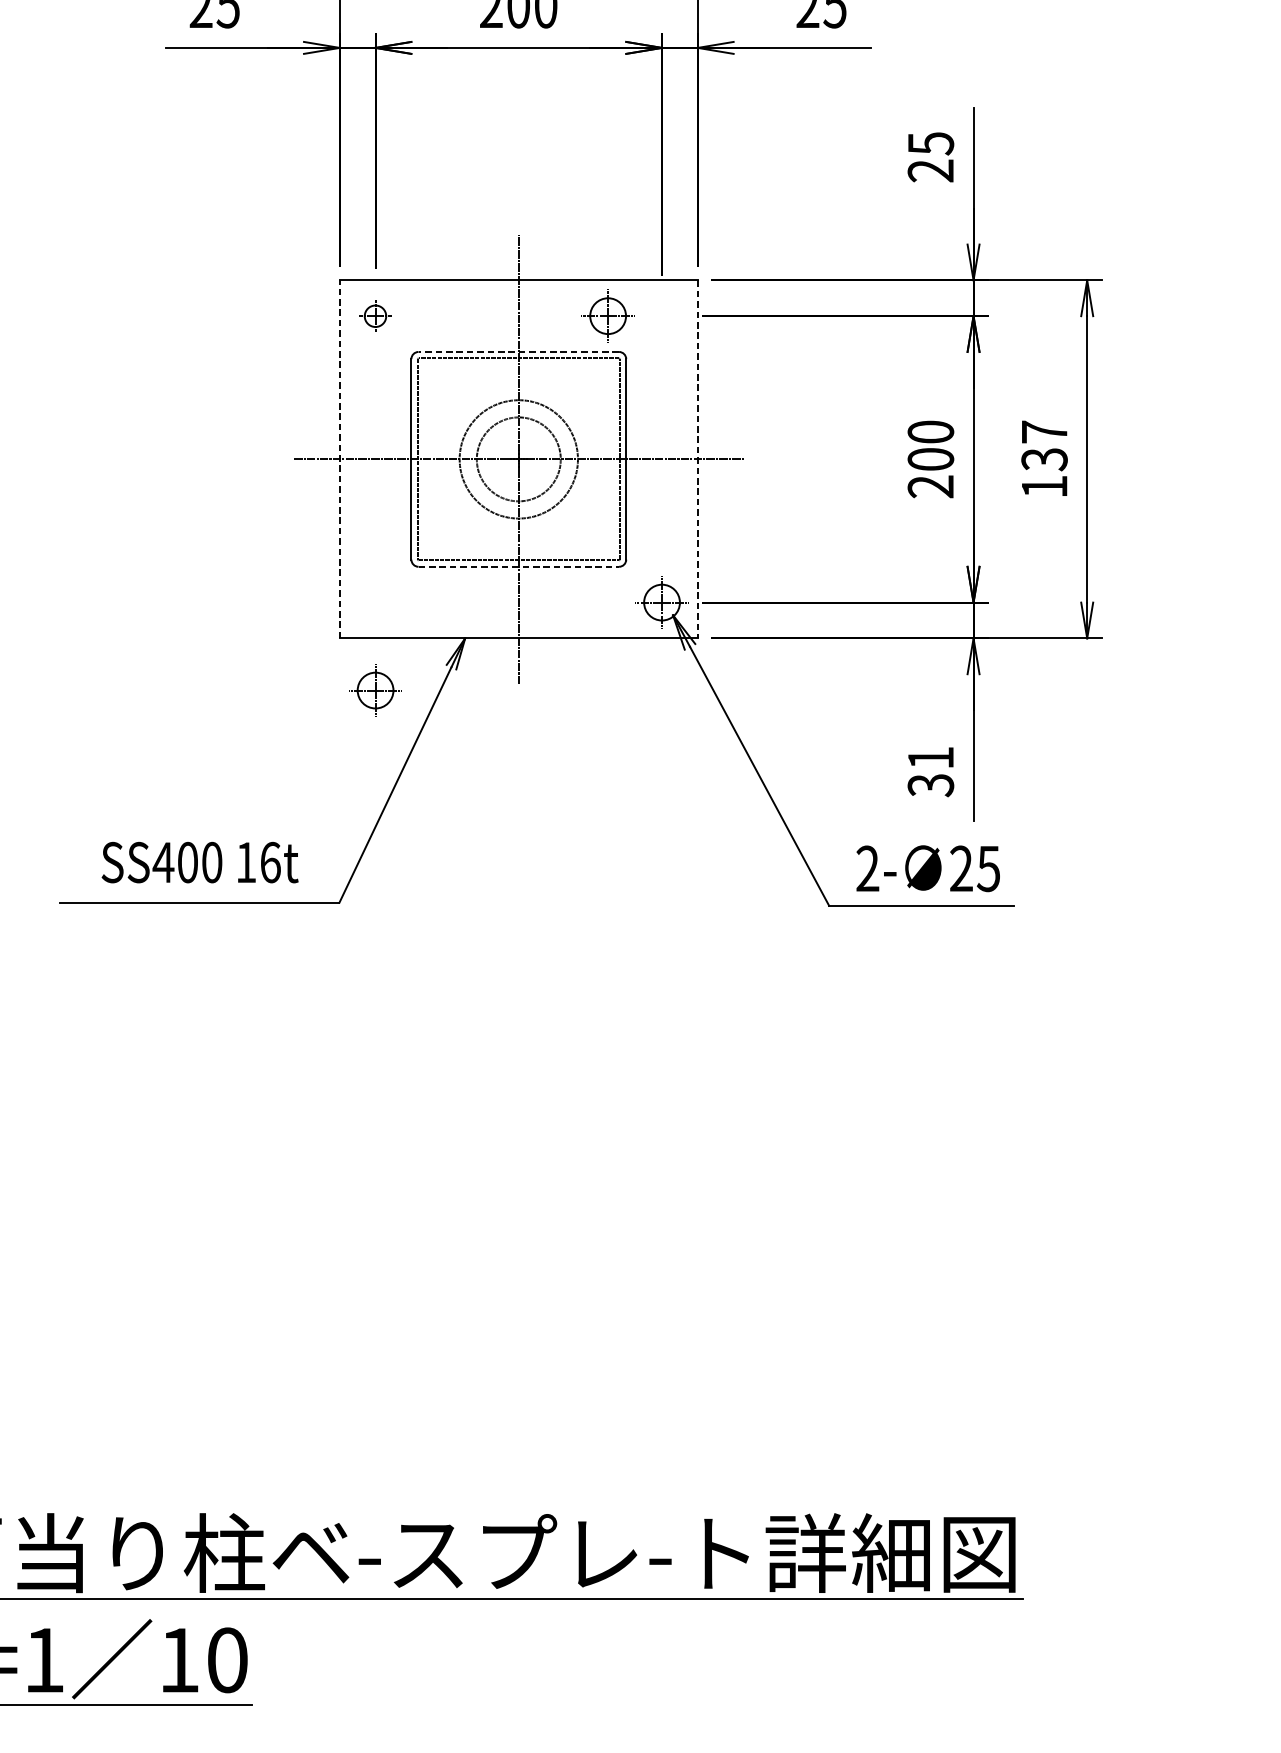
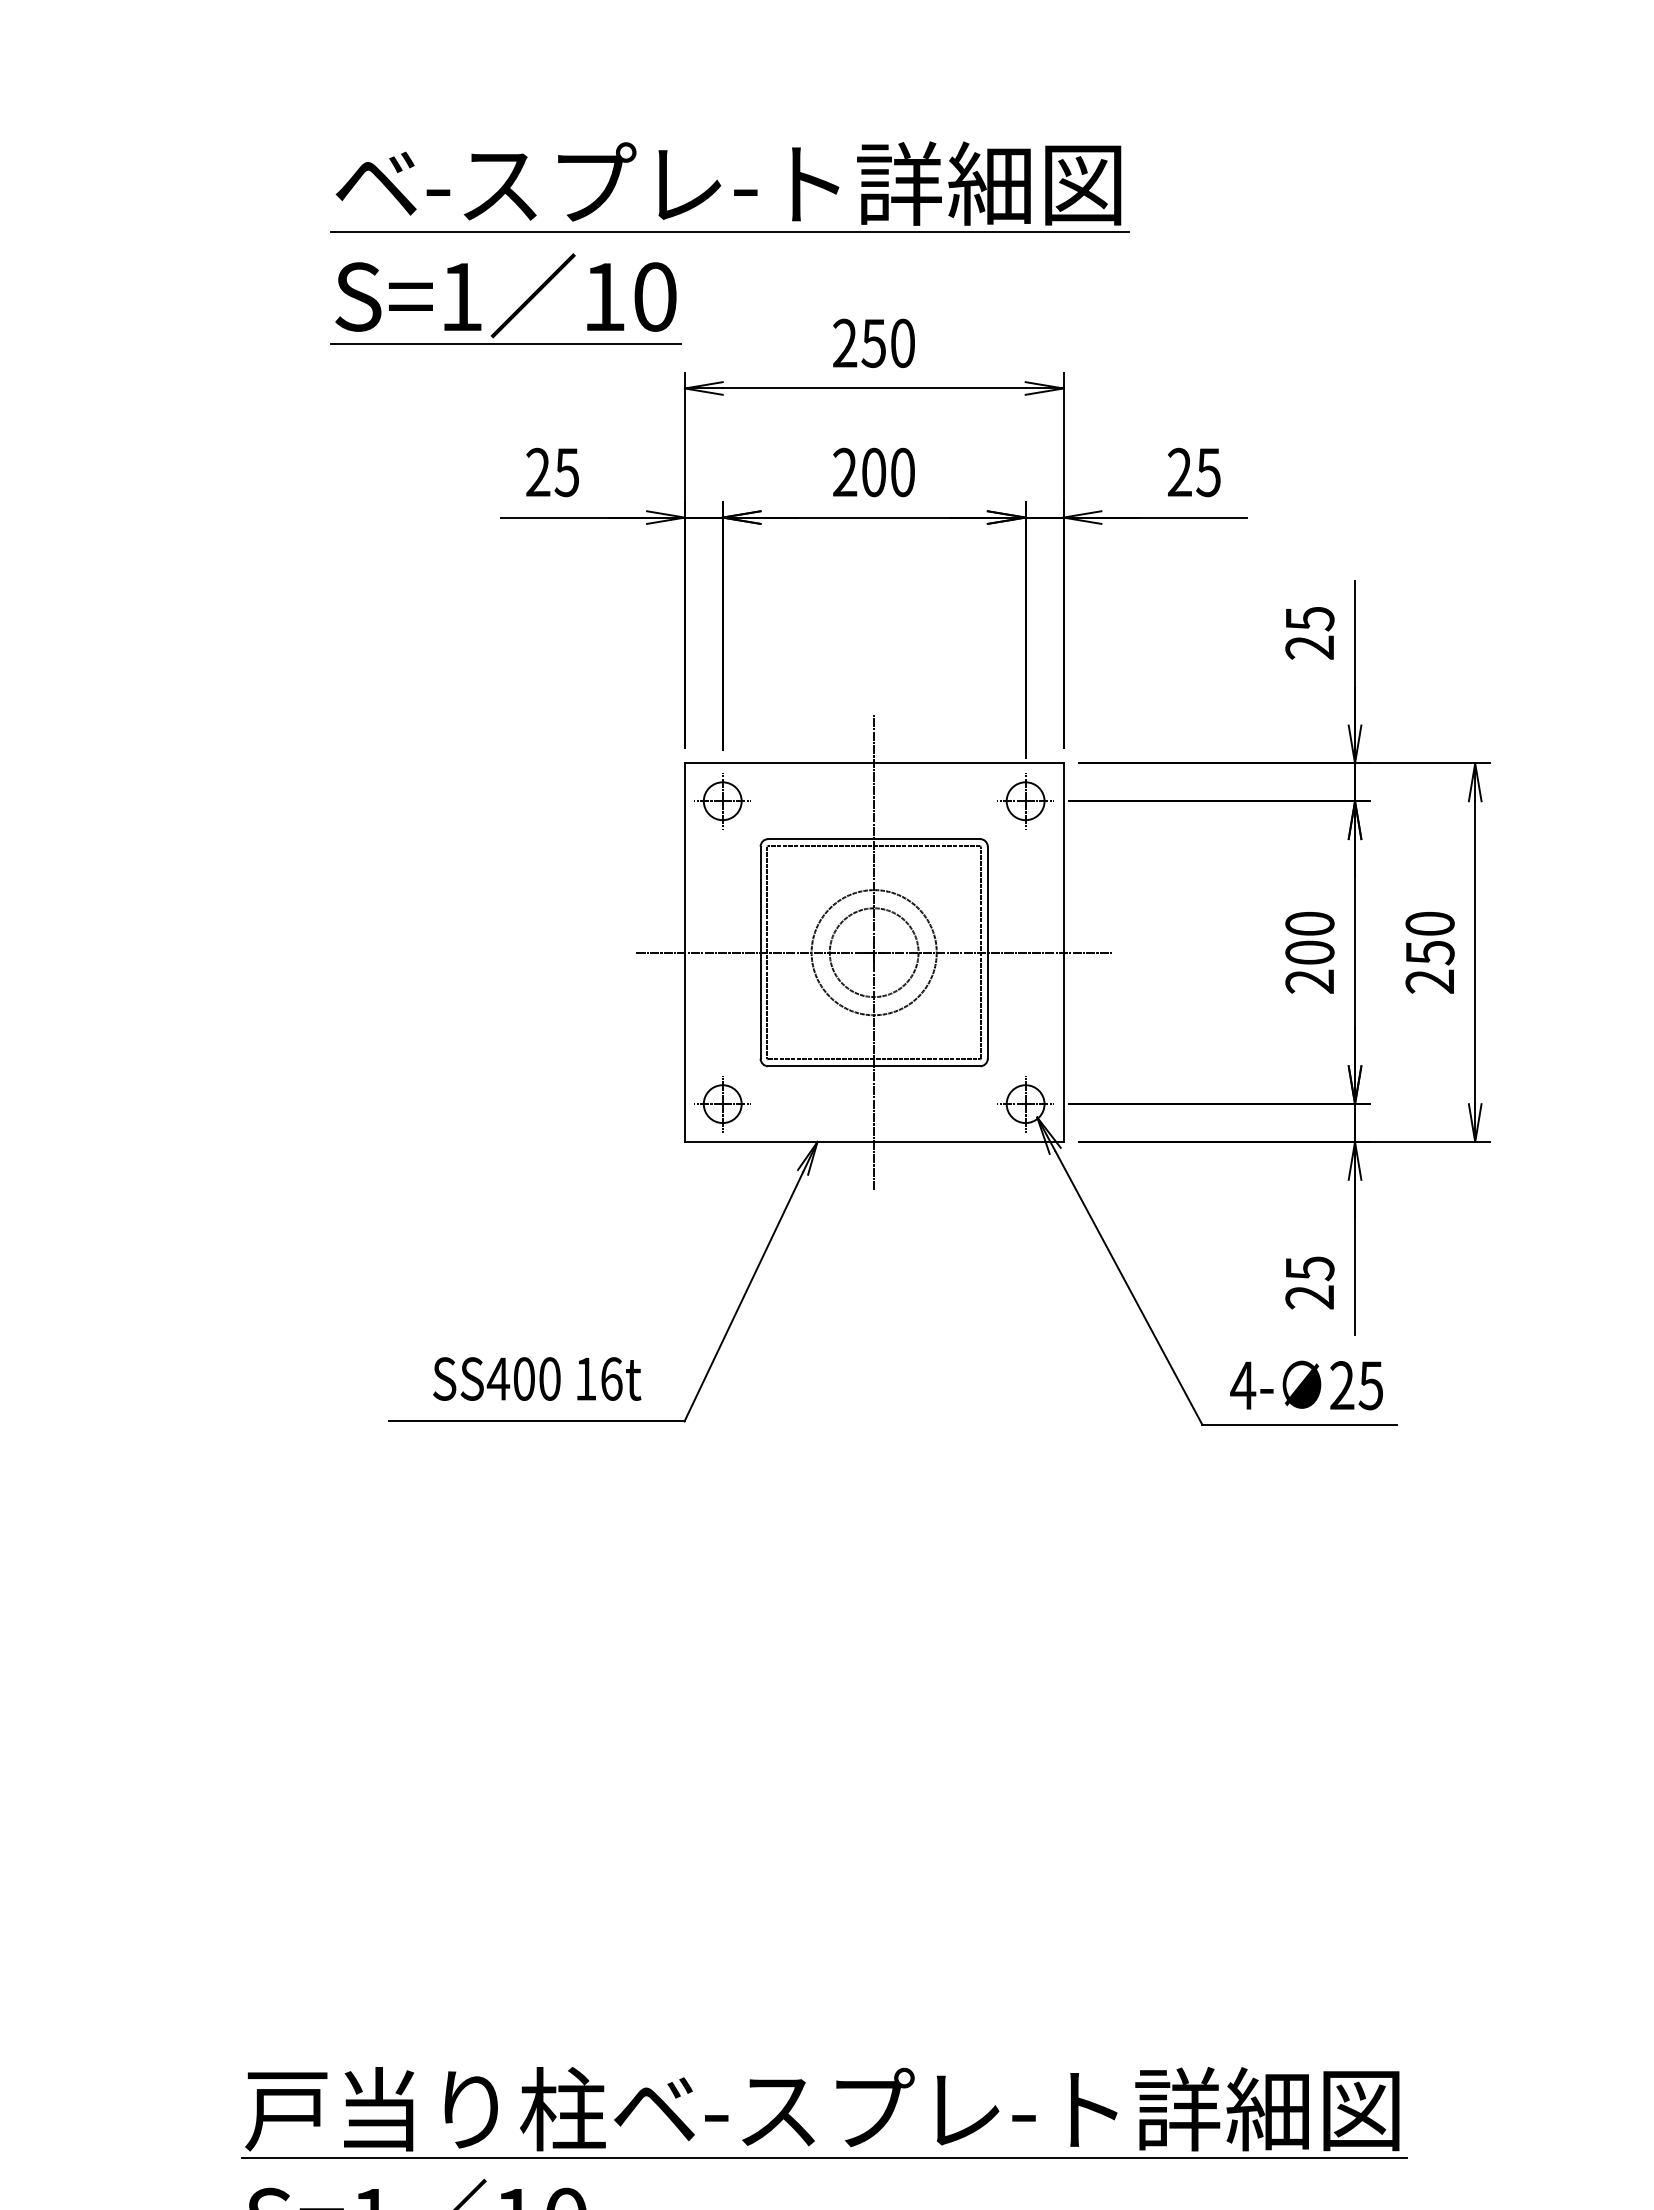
part: (375, 316) -> (722, 801), size x1.67
part: (608, 316) -> (1025, 801), moved
line: (518, 352) -> (873, 839), dashed -> solid
line: (339, 459) -> (684, 952), dashed -> solid
text: (1043, 459) -> (1429, 952), 137 -> 250
line: (697, 460) -> (1063, 953), dashed -> solid
line: (519, 567) -> (874, 1066), dashed -> solid
part: (375, 690) -> (722, 1104), moved
text: (930, 771) -> (1309, 1282), 31 -> 25
text: (868, 868) -> (1243, 1385), 2- -> 4-

